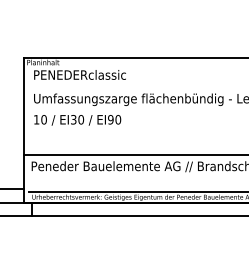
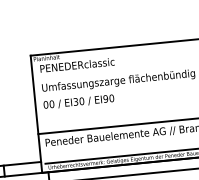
text: (36, 119) -> (45, 104), 10 -> 00

